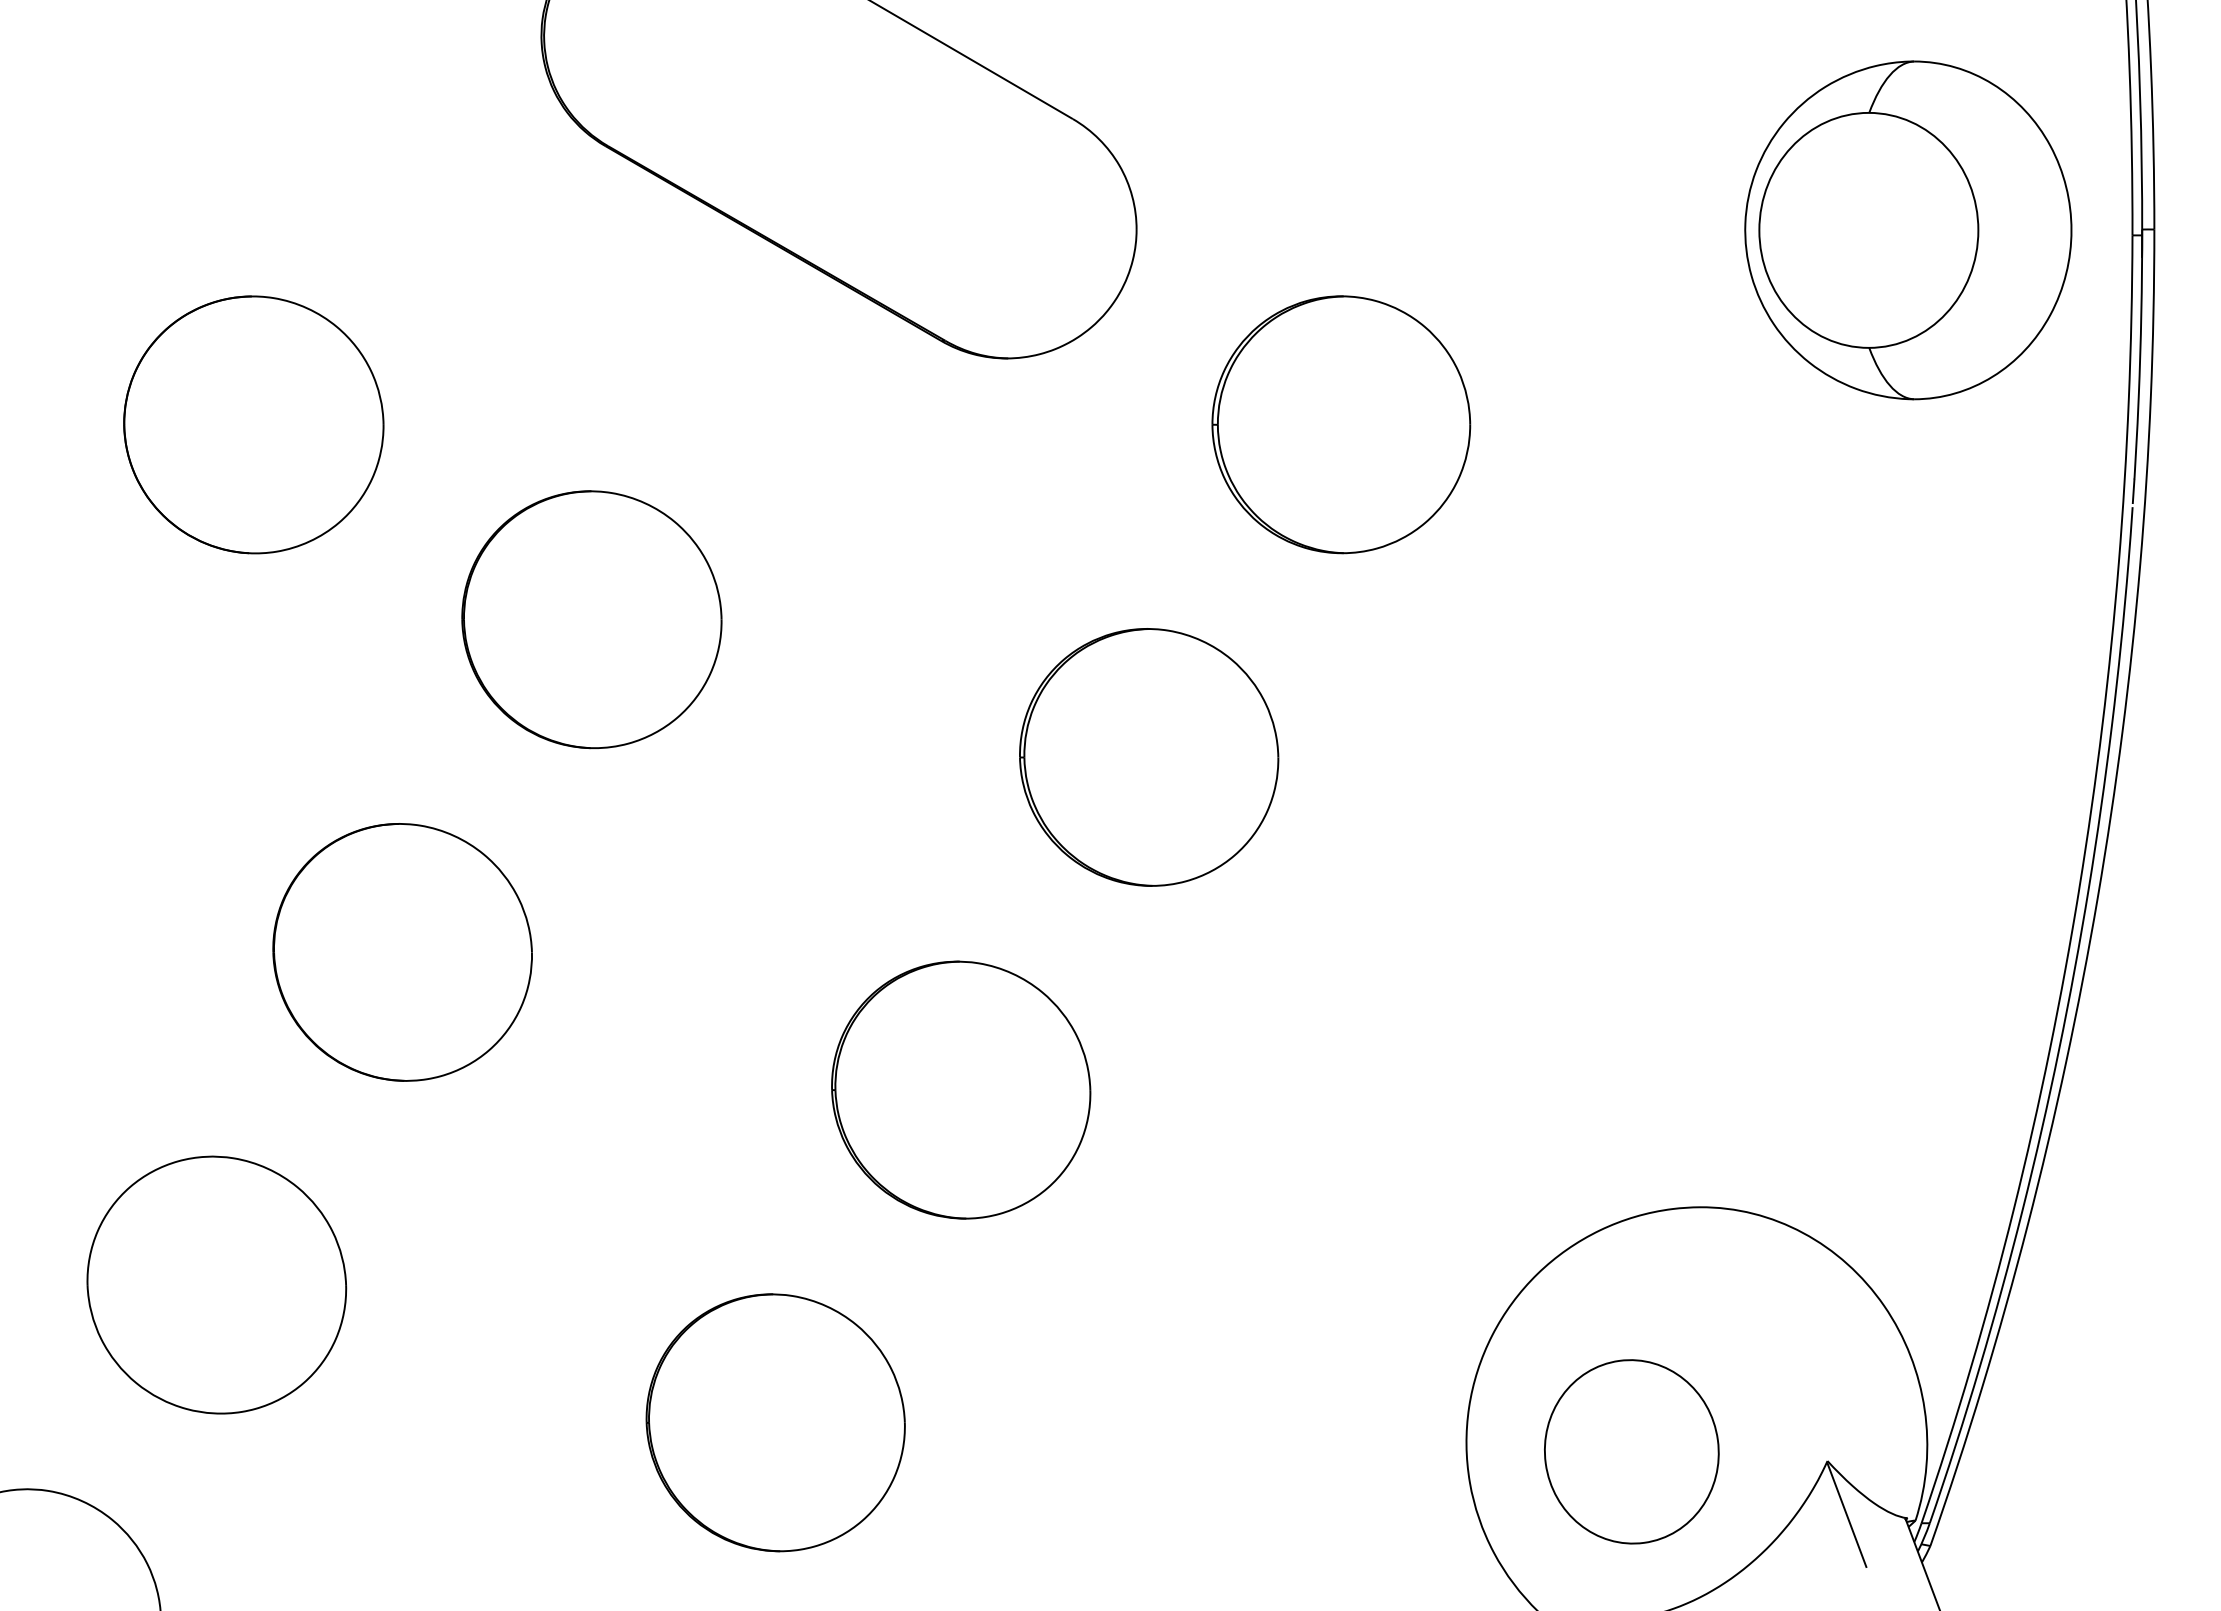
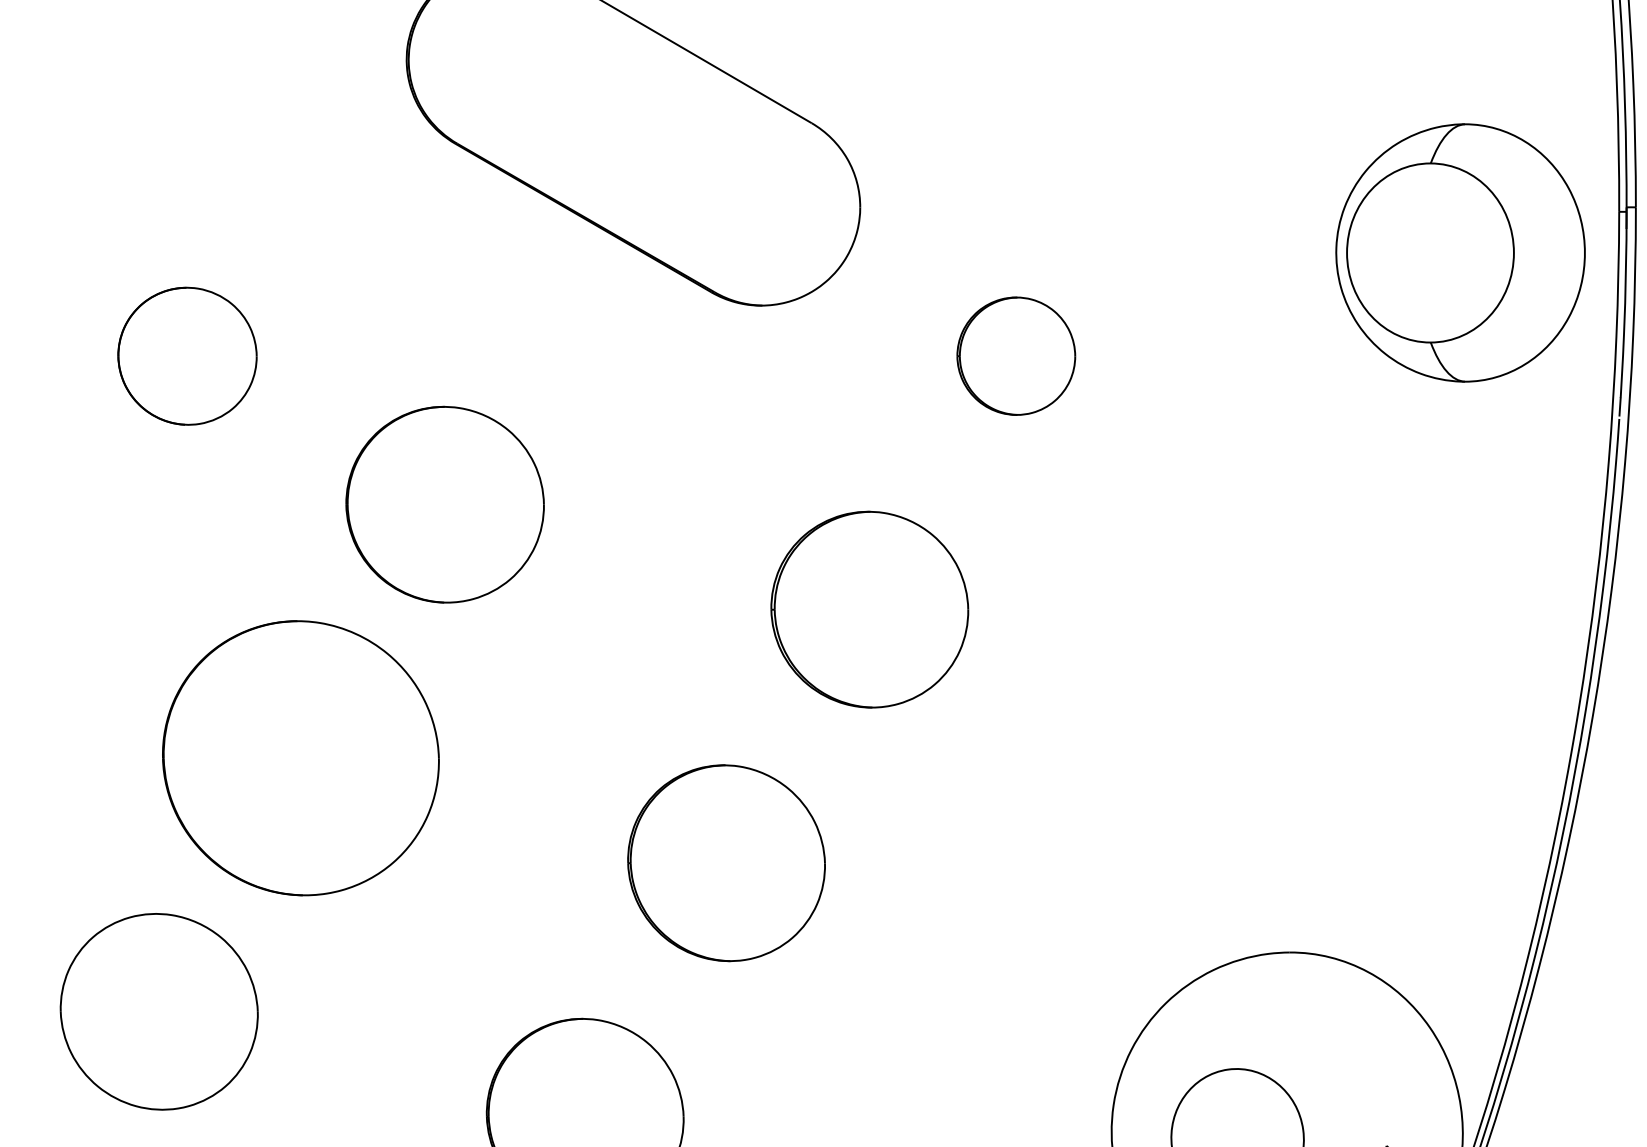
part: (1908, 230) -> (1460, 253), moved
part: (253, 424) -> (187, 355), size x0.7
part: (1341, 424) -> (1016, 355), size x0.6
part: (402, 952) -> (300, 758), size x1.4

